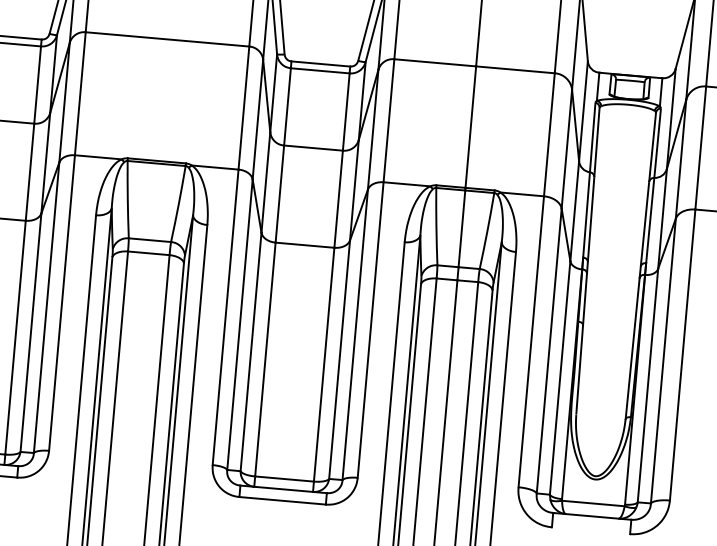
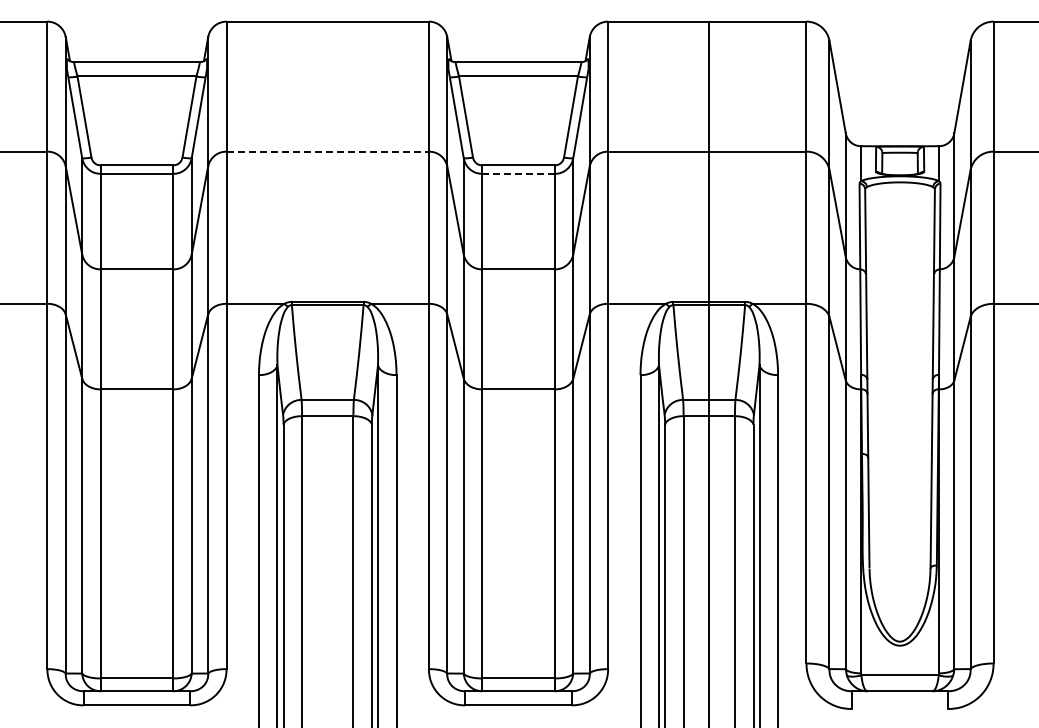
line: (168, 39) -> (328, 151), solid -> dashed
line: (320, 70) -> (518, 173), solid -> dashed

